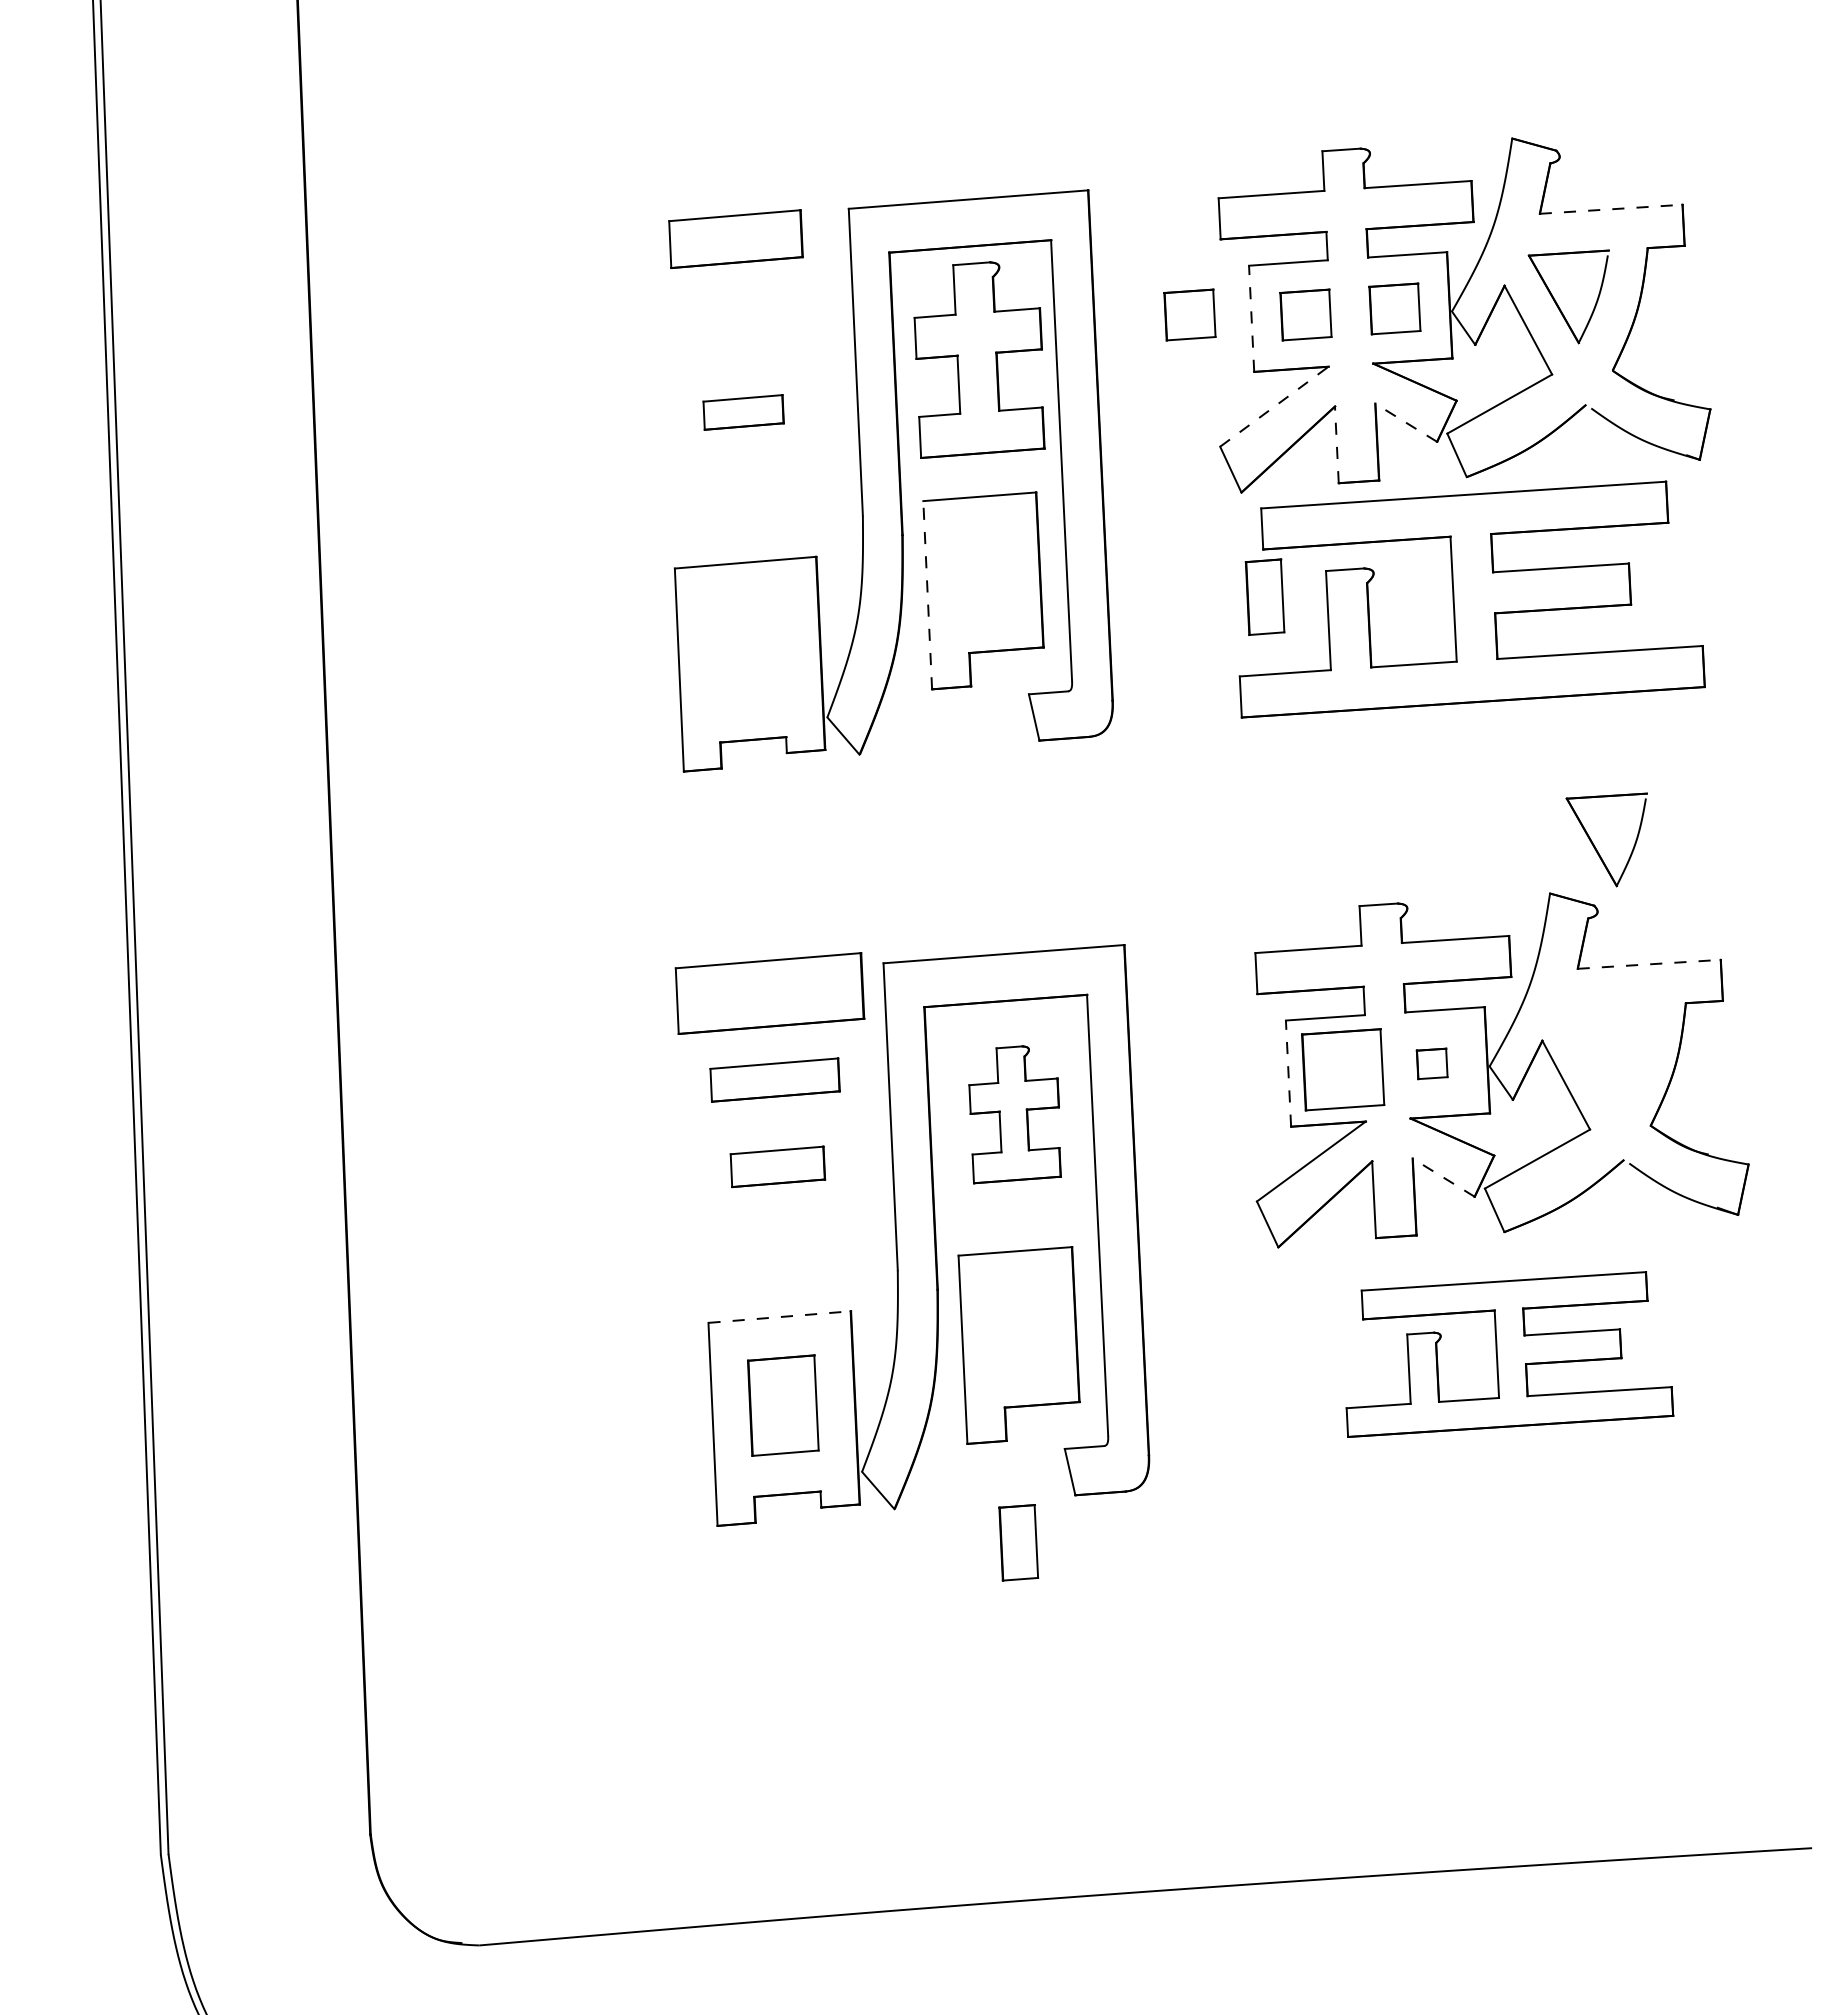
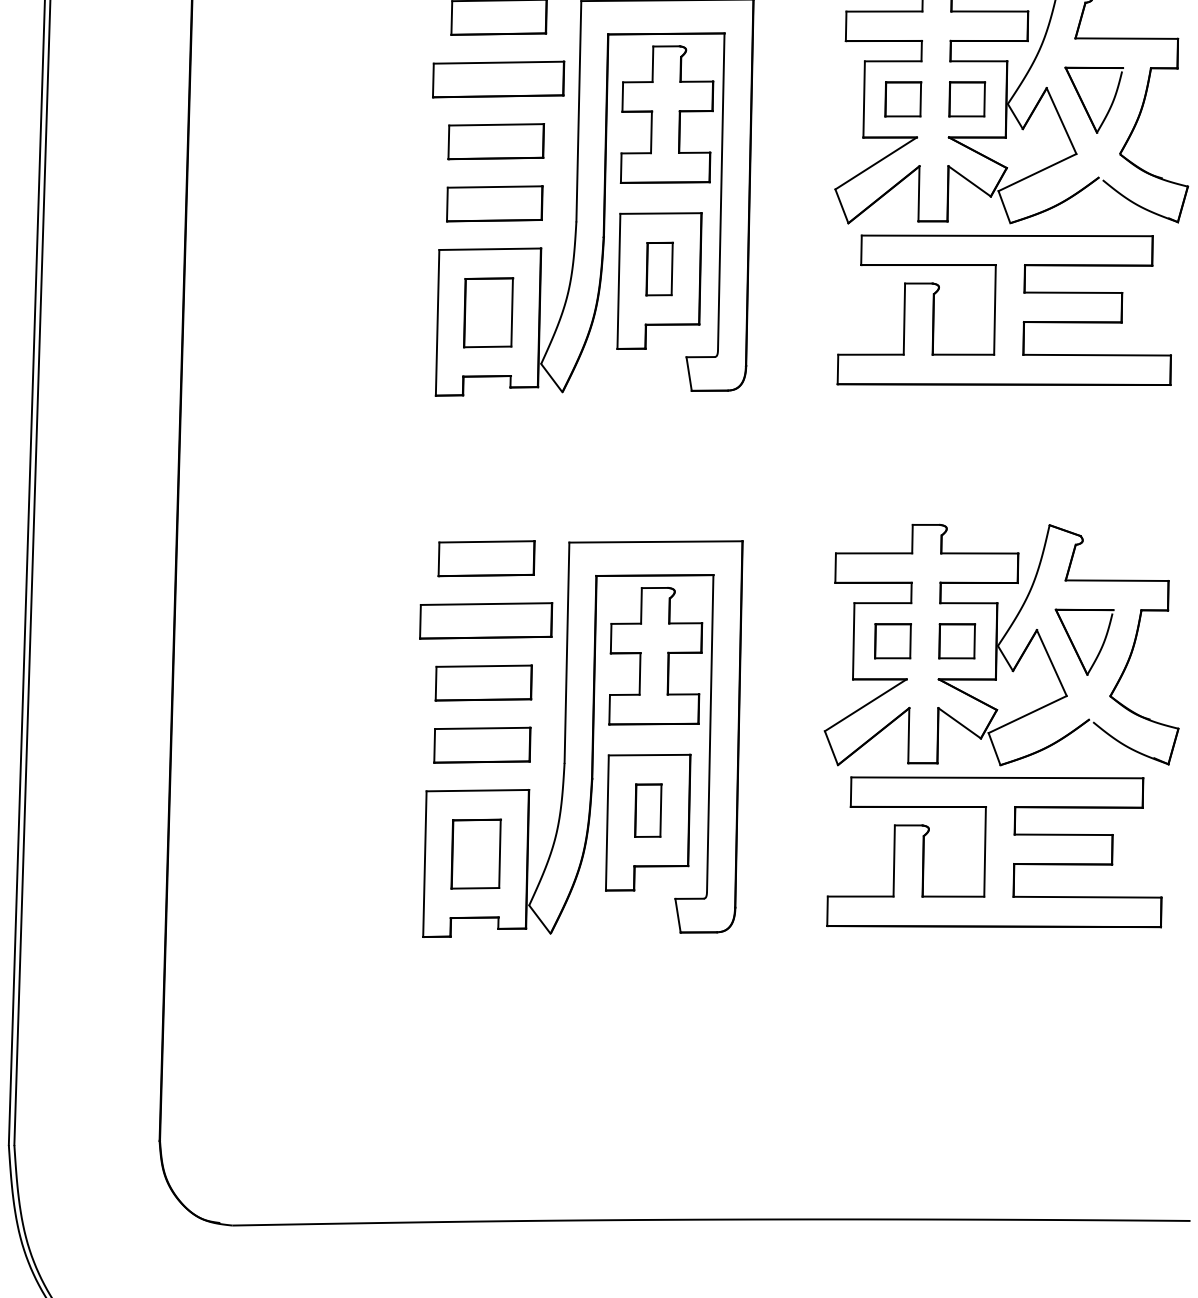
line: (1611, 209) -> (1126, 38), dashed -> solid
part: (1189, 314) -> (819, 93), removed
line: (1251, 318) -> (864, 99), dashed -> solid
part: (740, 325) -> (498, 79), added
line: (1274, 406) -> (876, 163), dashed -> solid
part: (743, 412) -> (496, 141), size x1.67
line: (1405, 422) -> (969, 181), dashed -> solid
line: (1336, 444) -> (918, 193), dashed -> solid
part: (747, 498) -> (494, 203), added
line: (927, 594) -> (618, 280), dashed -> solid
part: (1264, 596) -> (659, 268), moved
part: (749, 650) -> (488, 312), added
part: (1594, 844) -> (1073, 643), moved
line: (1649, 964) -> (1117, 580), dashed -> solid
part: (769, 993) -> (486, 558), size x0.71
part: (1431, 1063) -> (956, 641), size x1.67
part: (1342, 1069) -> (892, 640), size x0.62
line: (1288, 1073) -> (853, 641), dashed -> solid
part: (774, 1079) -> (485, 620), size x1.43
part: (1014, 1114) -> (655, 657), size x1.43
part: (777, 1166) -> (483, 682), size x1.43
line: (1443, 1177) -> (959, 723), dashed -> solid
part: (781, 1253) -> (482, 745), added
line: (780, 1317) -> (478, 790), dashed -> solid
part: (1509, 1354) -> (998, 853), size x1.43
part: (1018, 1542) -> (648, 810), moved

